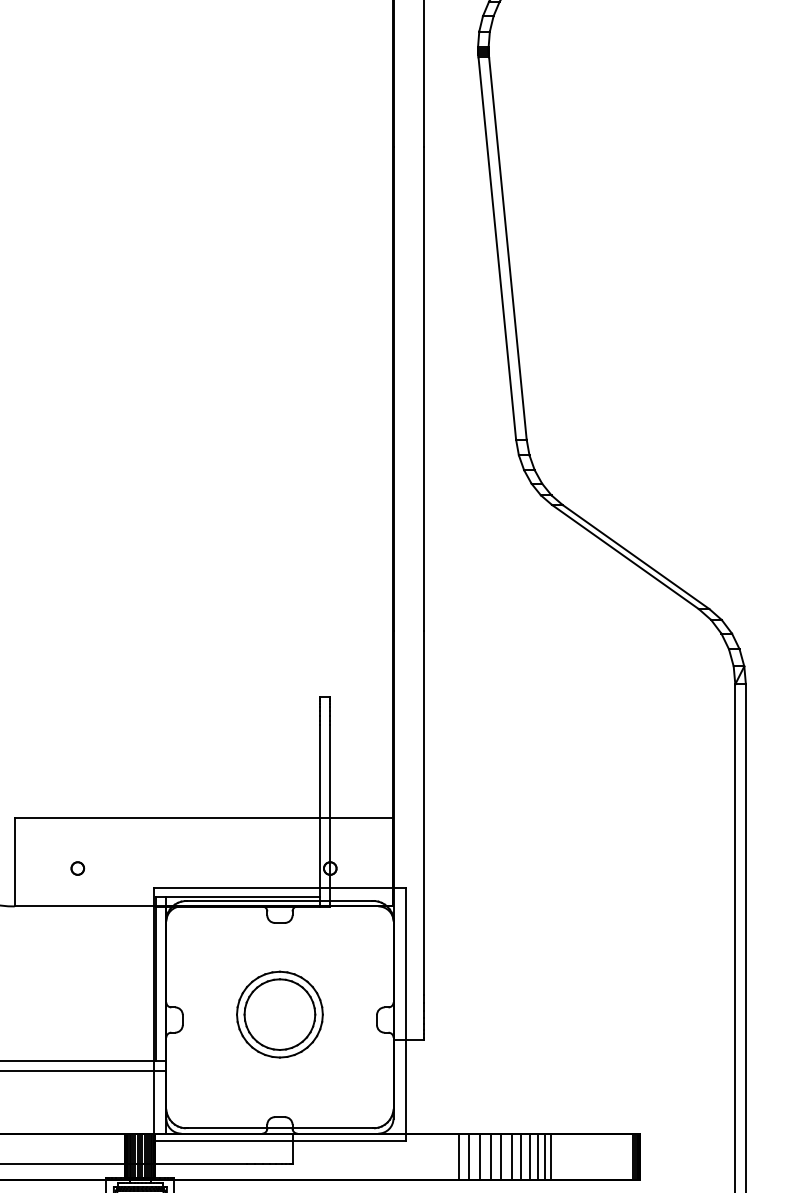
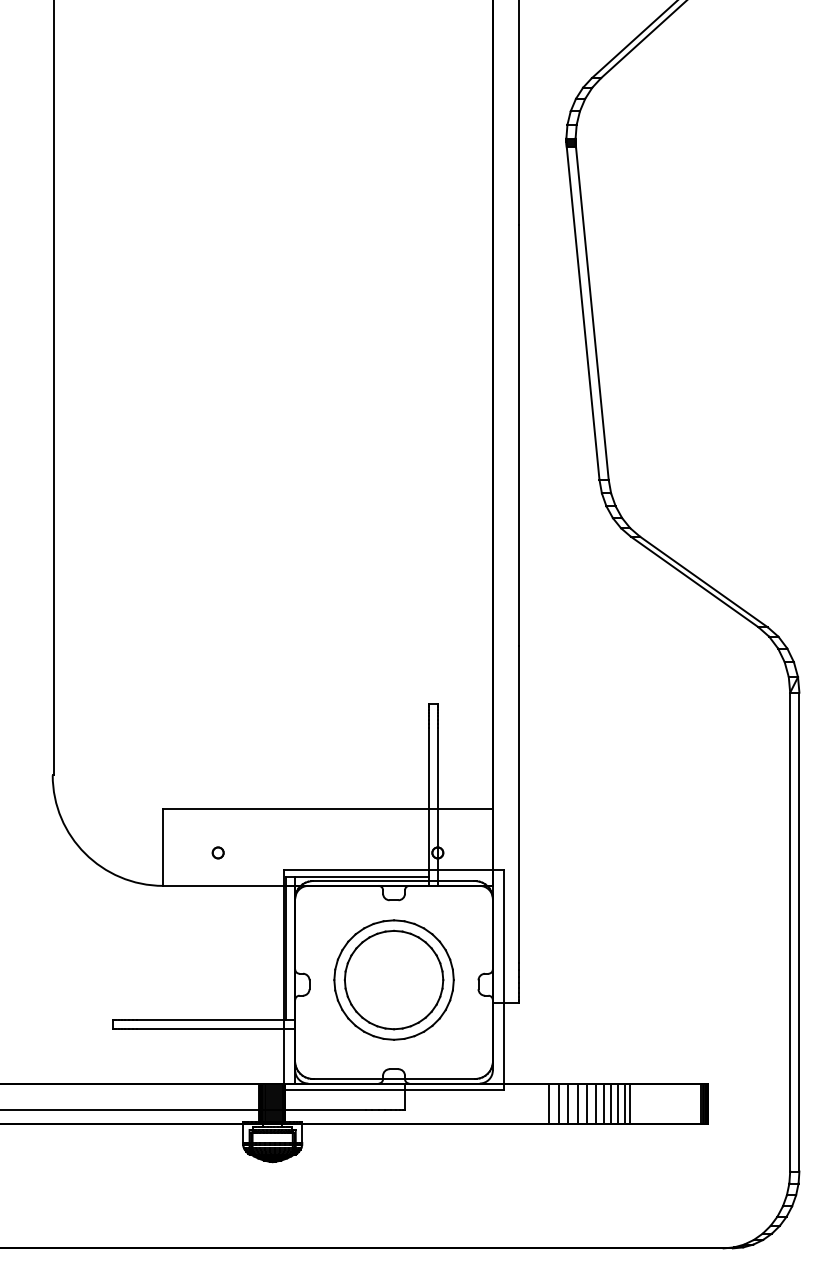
part: (279, 1014) -> (393, 979), size x1.6

